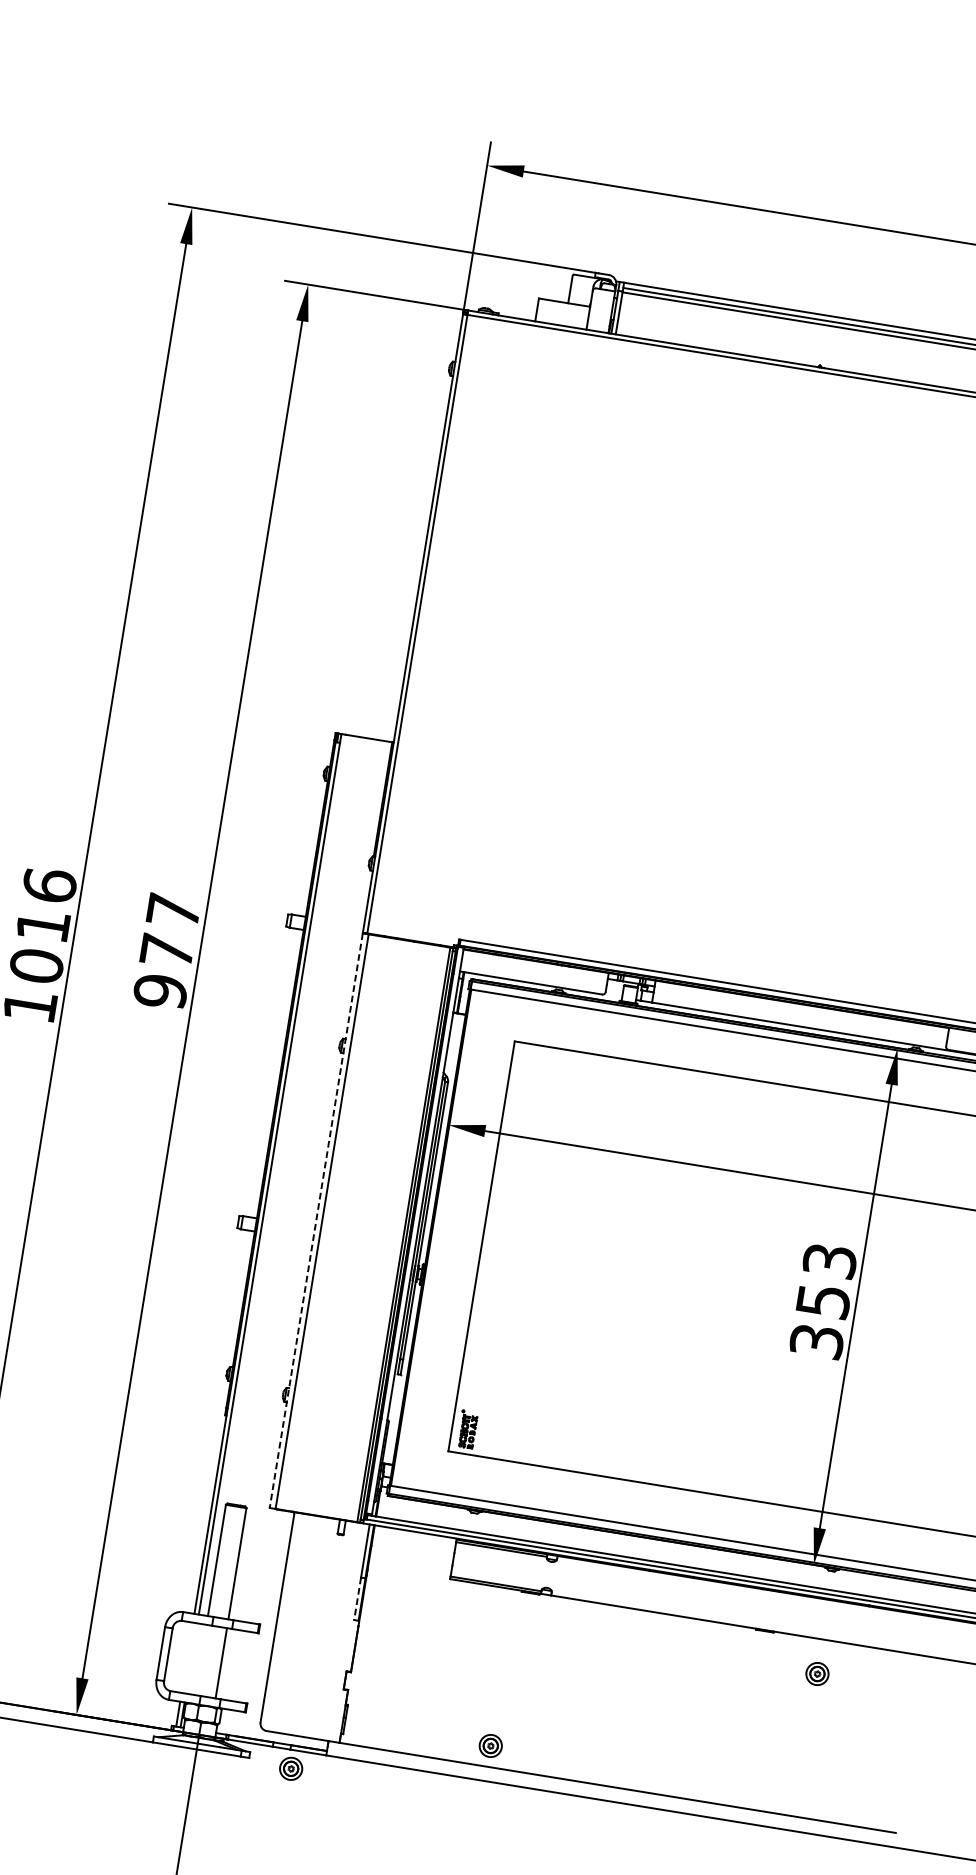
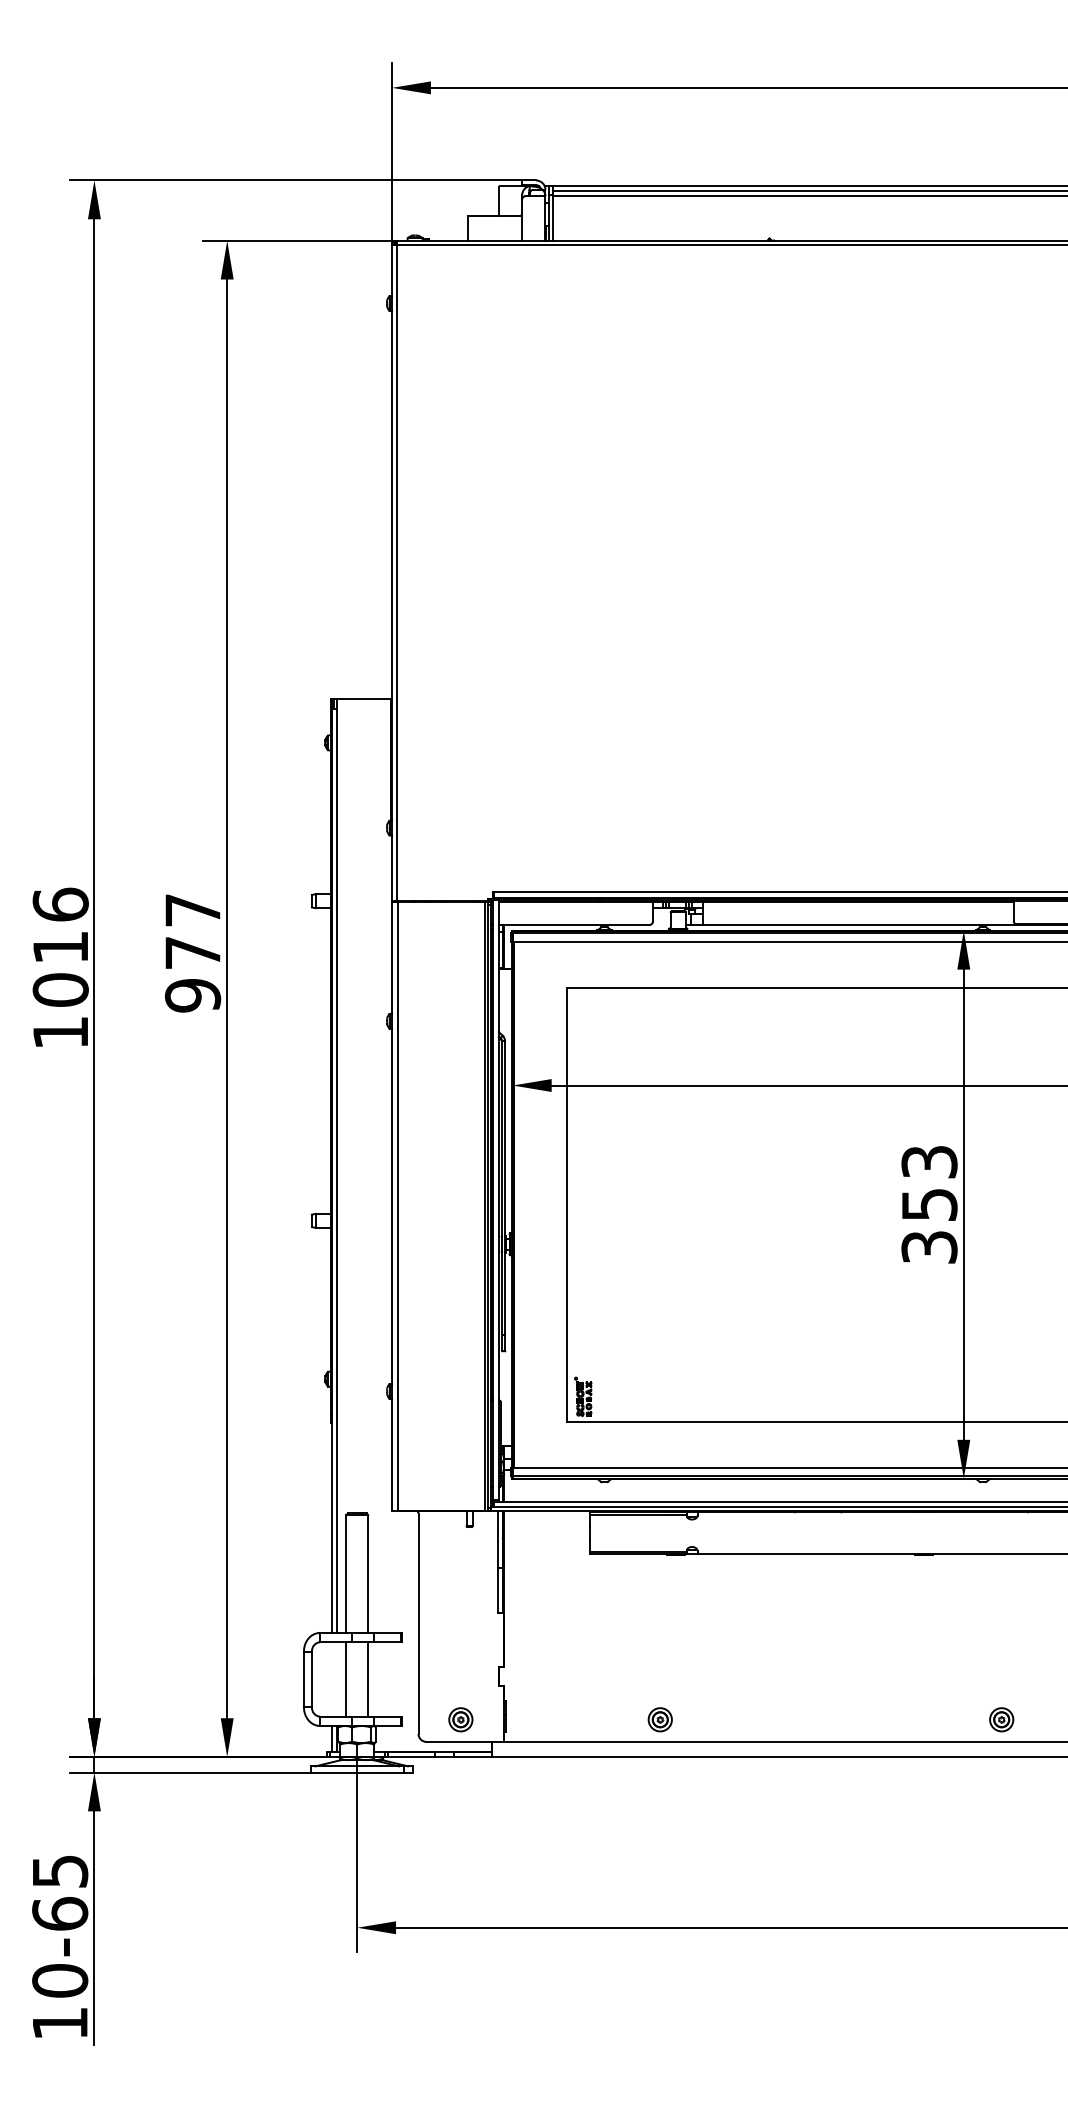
line: (316, 1220) -> (392, 1206), dashed -> solid
line: (357, 1599) -> (498, 1590), dashed -> solid
line: (200, 1660) -> (346, 1679), added
part: (817, 1673) -> (1001, 1719), moved
part: (290, 1768) -> (460, 1719), moved

